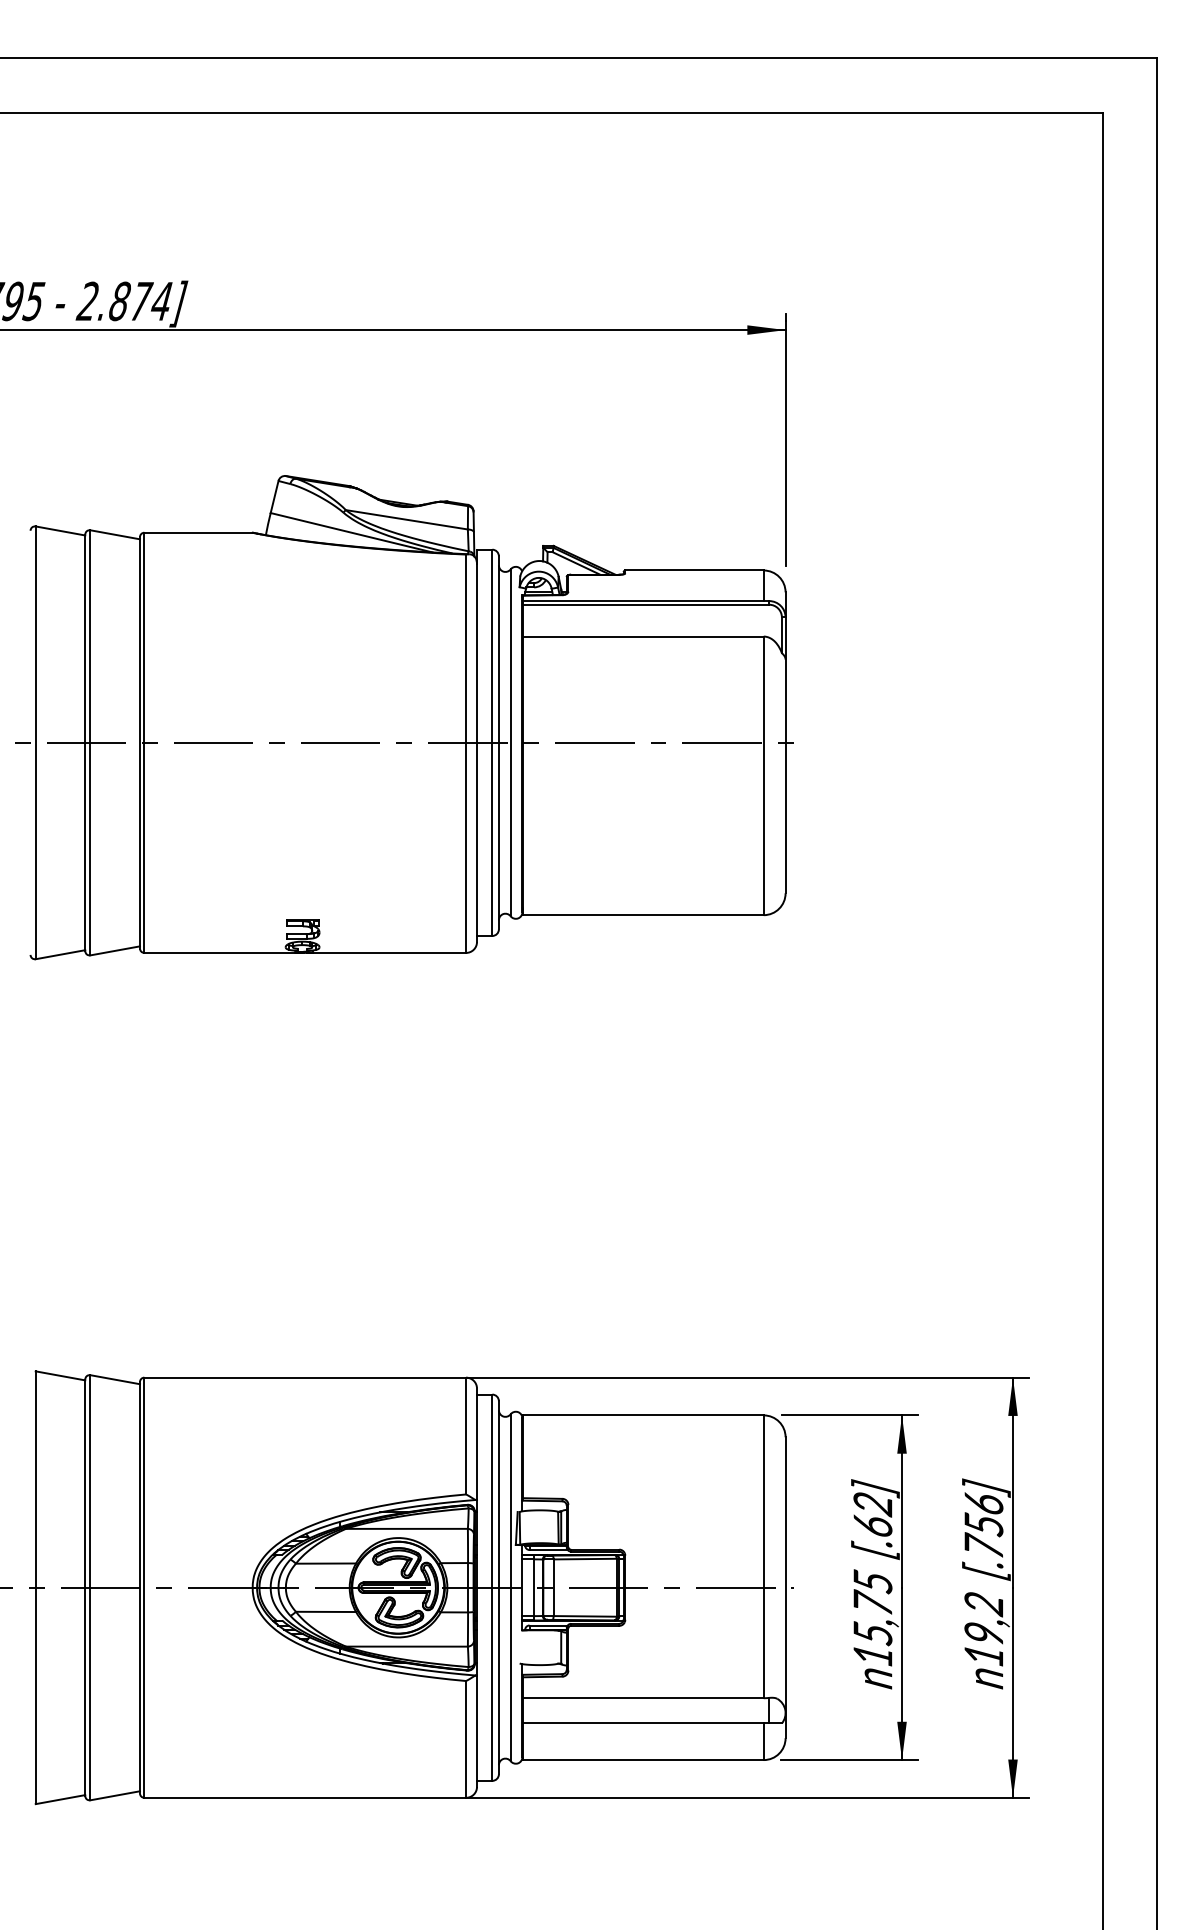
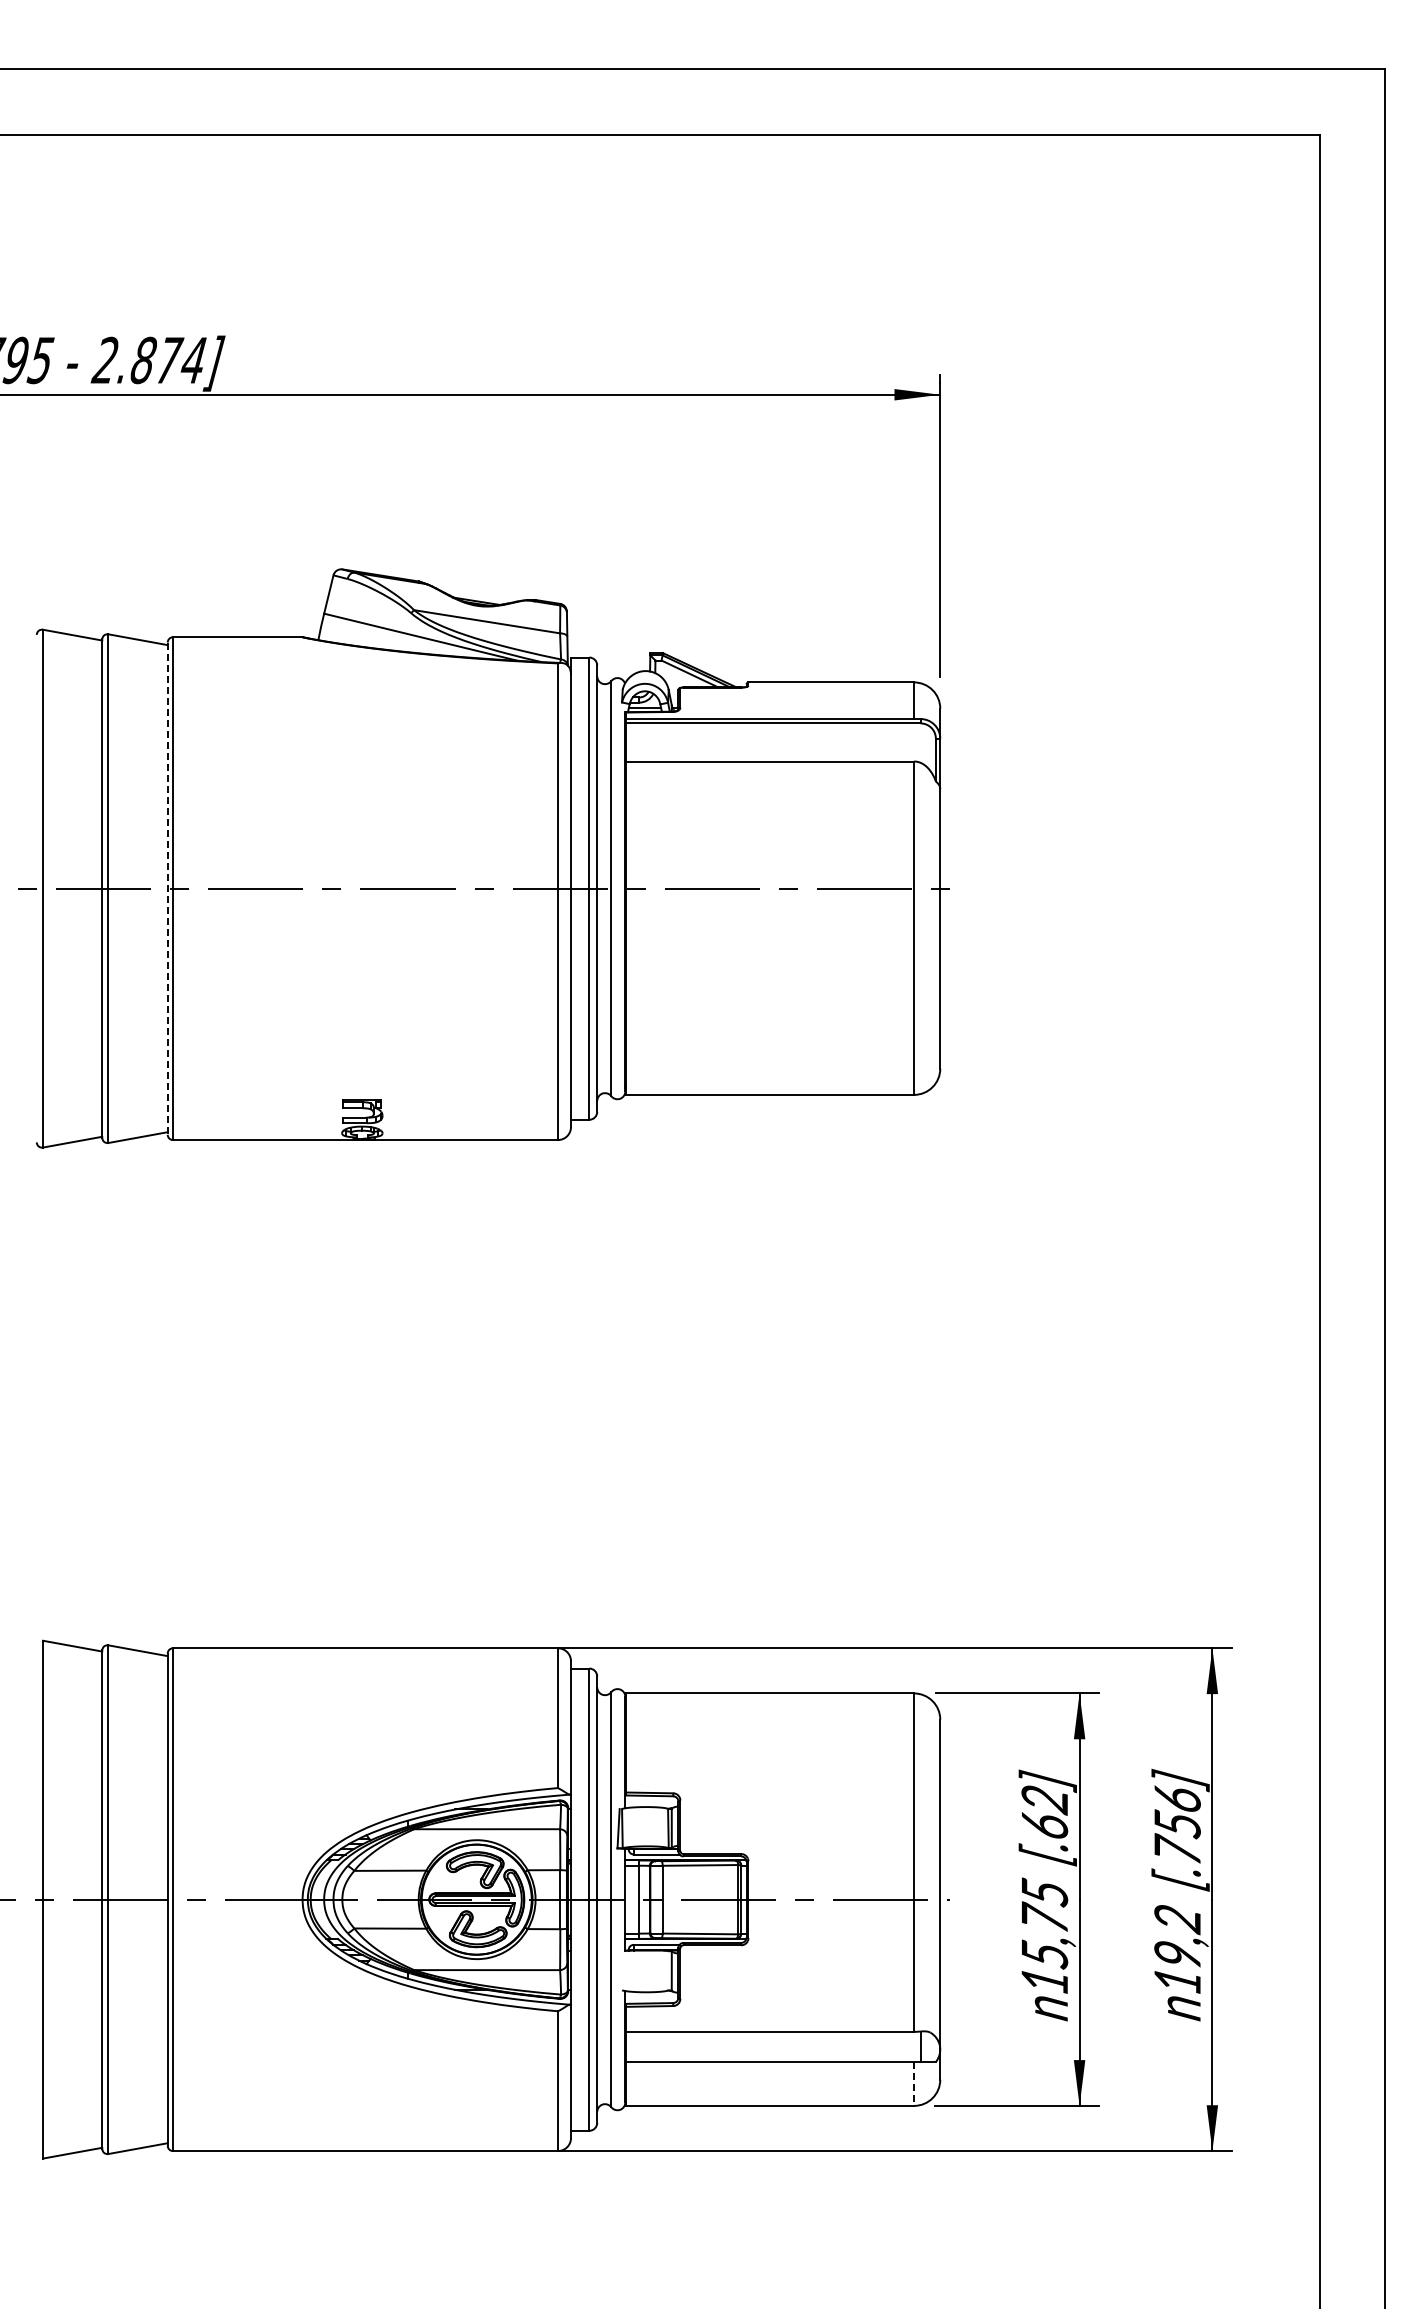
line: (139, 743) -> (167, 889), solid -> dashed
line: (764, 1741) -> (914, 2083), solid -> dashed

